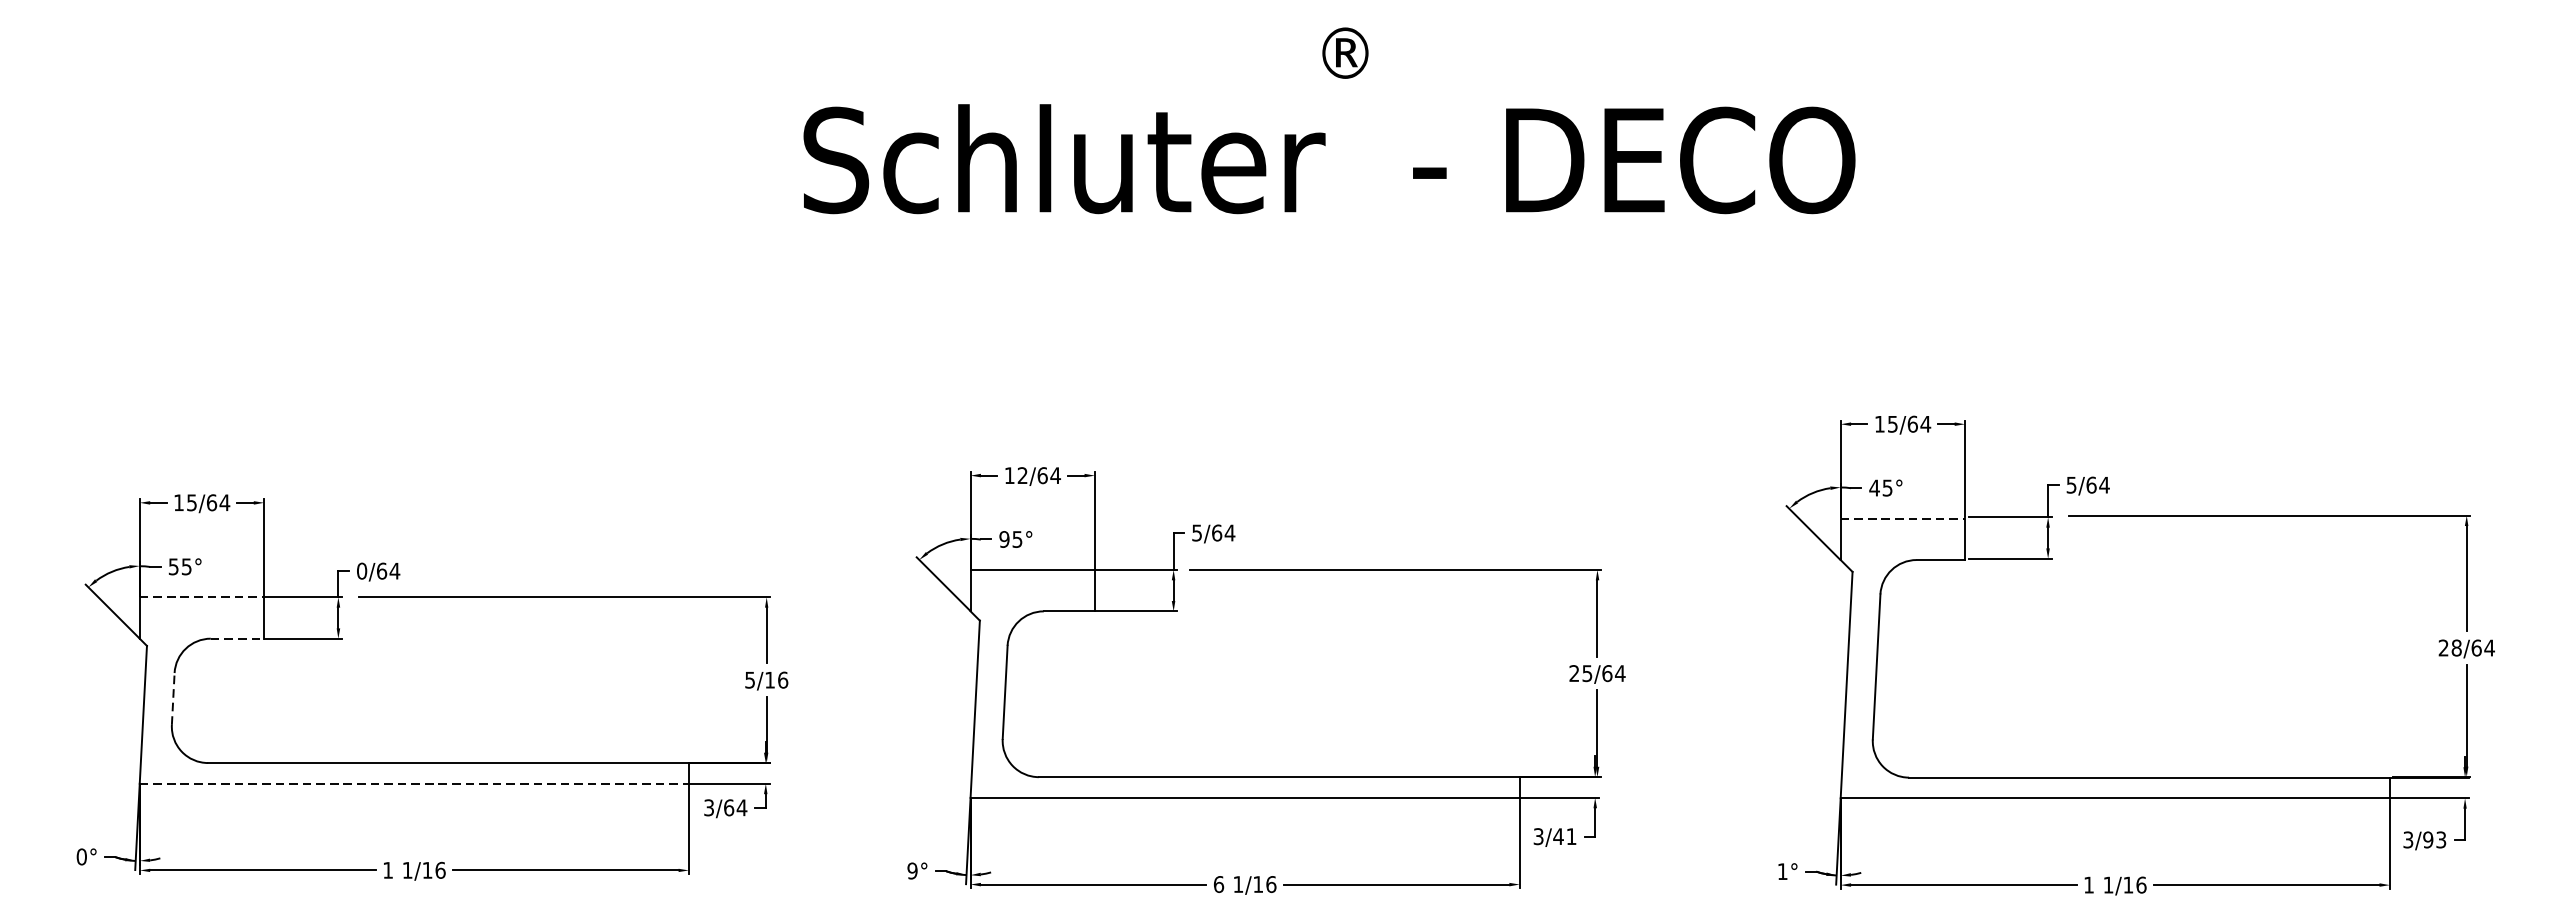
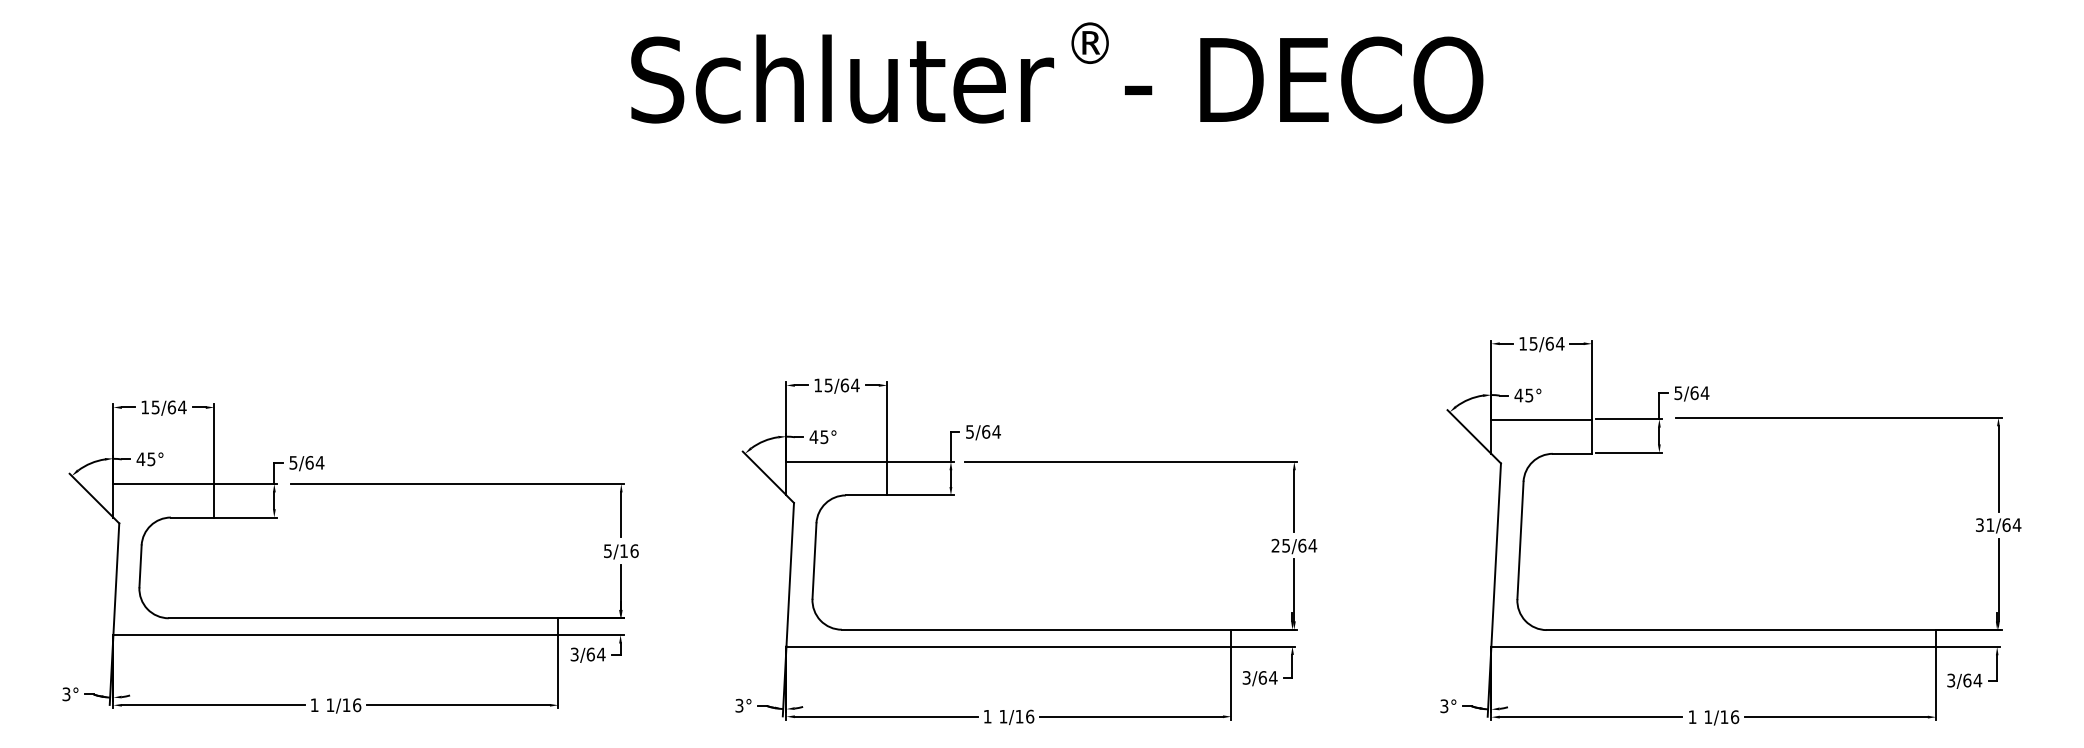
text: (1329, 158) -> (1057, 78), moved
text: (1022, 475) -> (828, 385), 12/64 -> 15/64
line: (1903, 518) -> (1542, 420), dashed -> solid
text: (1003, 539) -> (813, 437), 95° -> 45°
text: (173, 567) -> (140, 459), 55° -> 45°
text: (362, 570) -> (293, 462), 0/64 -> 5/64
line: (202, 596) -> (164, 483), dashed -> solid
line: (237, 638) -> (192, 517), dashed -> solid
text: (2450, 648) -> (1985, 525), 28/64 -> 31/64
line: (173, 697) -> (140, 565), dashed -> solid
line: (415, 784) -> (336, 635), dashed -> solid
text: (1564, 836) -> (1267, 677), 3/41 -> 3/64
text: (2434, 839) -> (1972, 680), 3/93 -> 3/64
text: (81, 857) -> (66, 694), 0° -> 3°
text: (912, 870) -> (739, 705), 9° -> 3°
text: (1782, 871) -> (1444, 706), 1° -> 3°
text: (1218, 884) -> (987, 716), 6 -> 1

